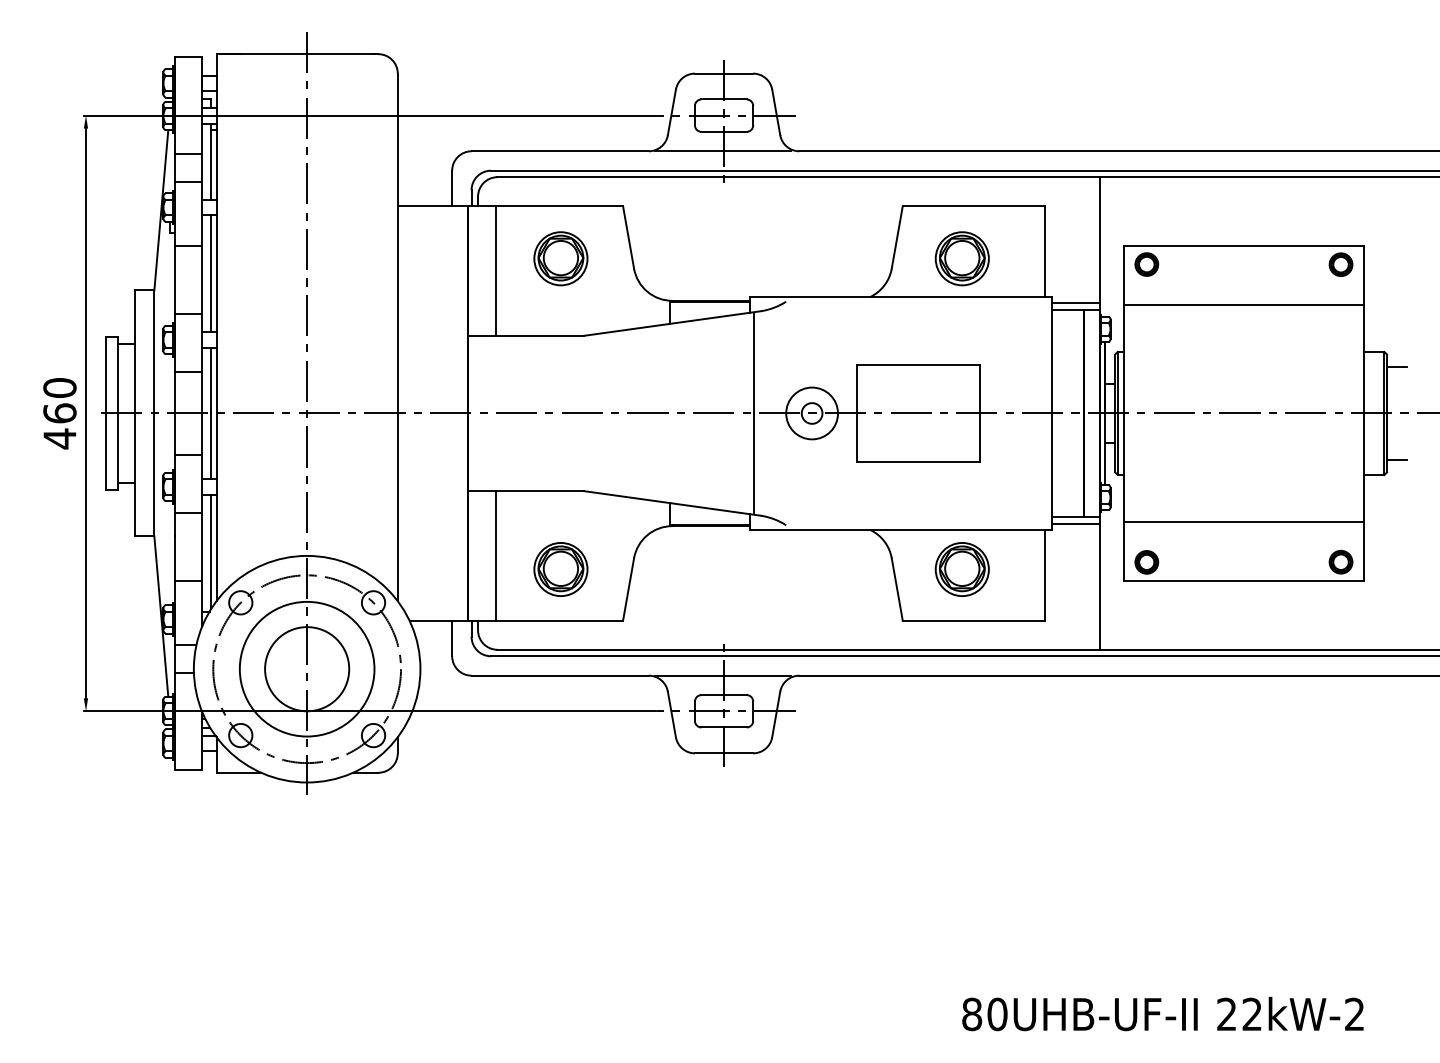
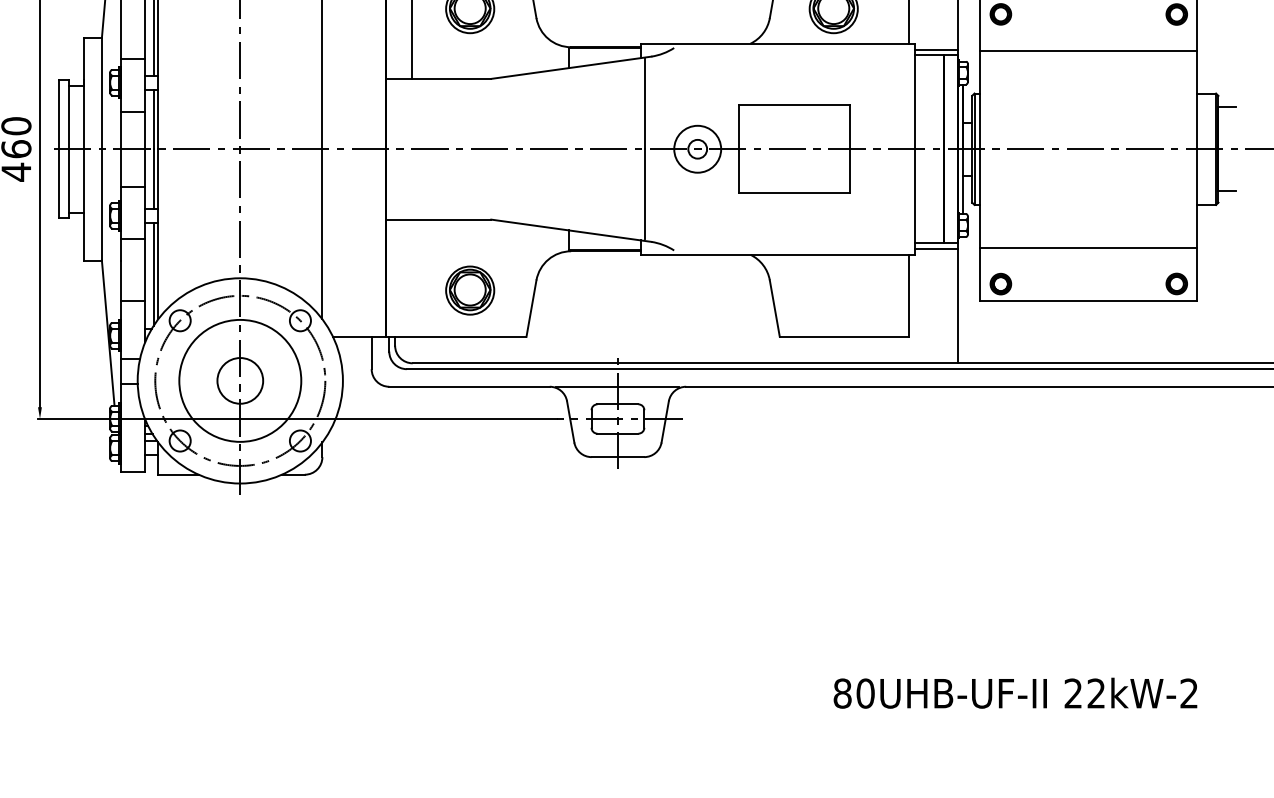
line: (496, 555) -> (411, 277), removed
part: (961, 569) -> (833, 290), removed
circle: (307, 669) -> (240, 381), size x0.6

